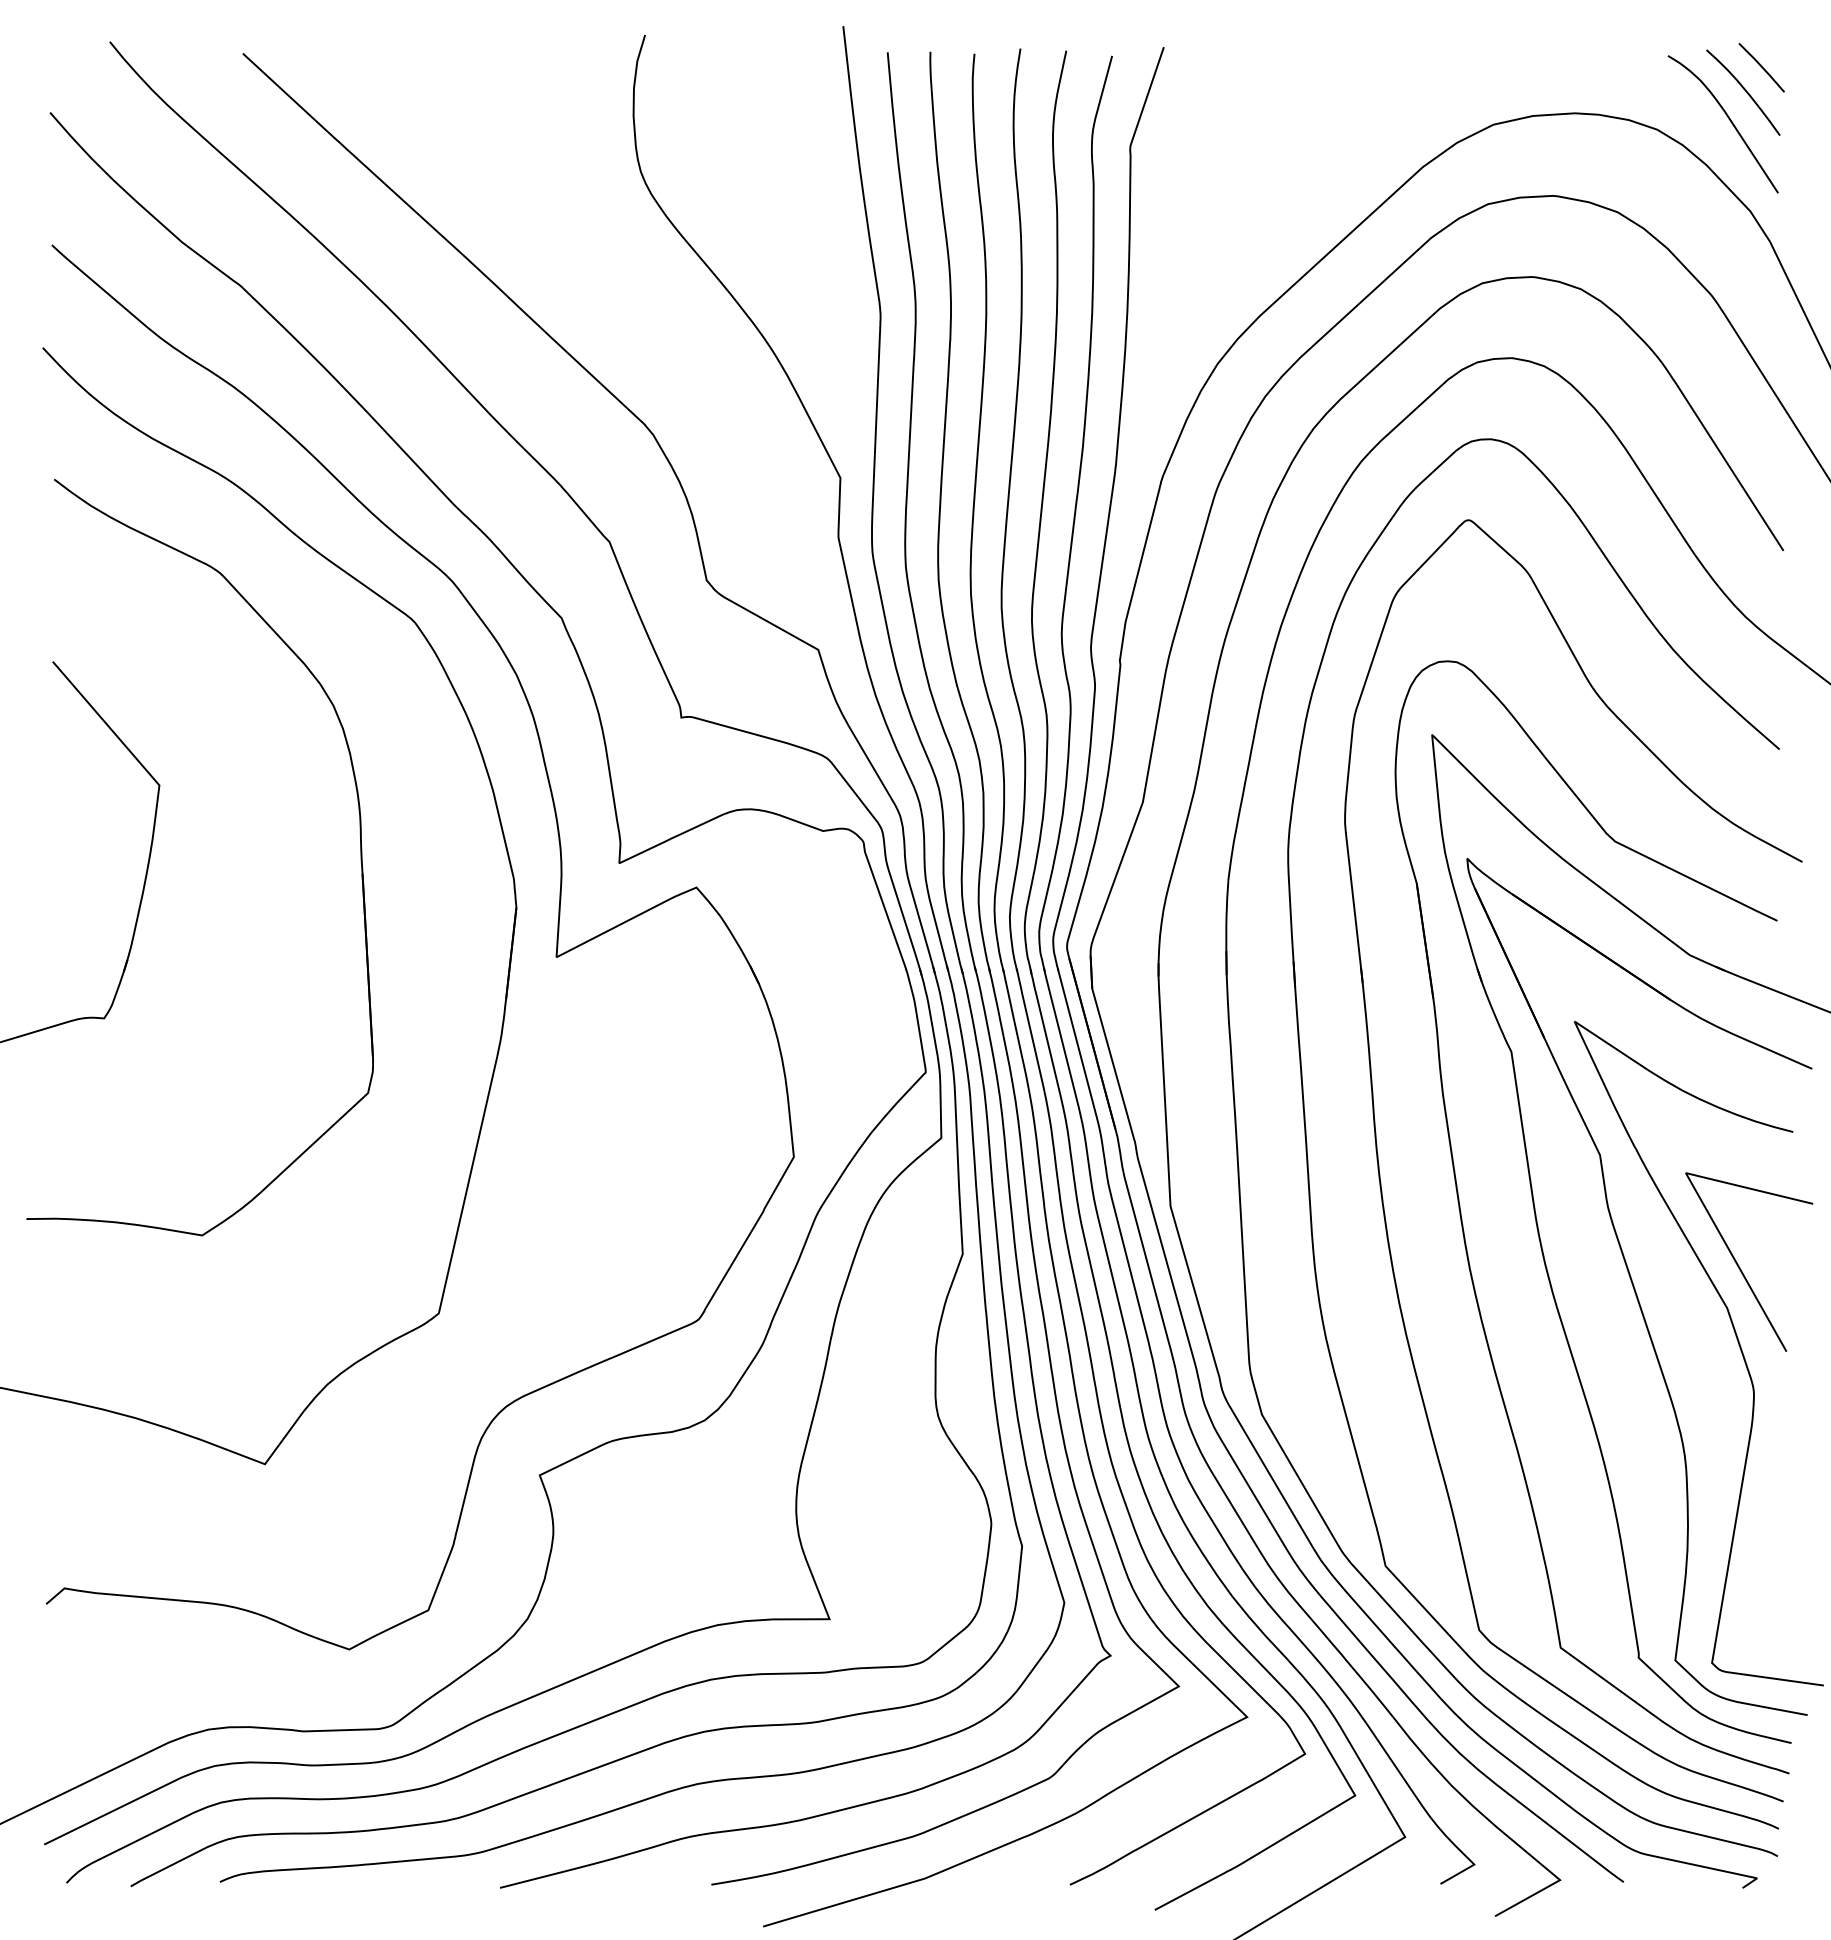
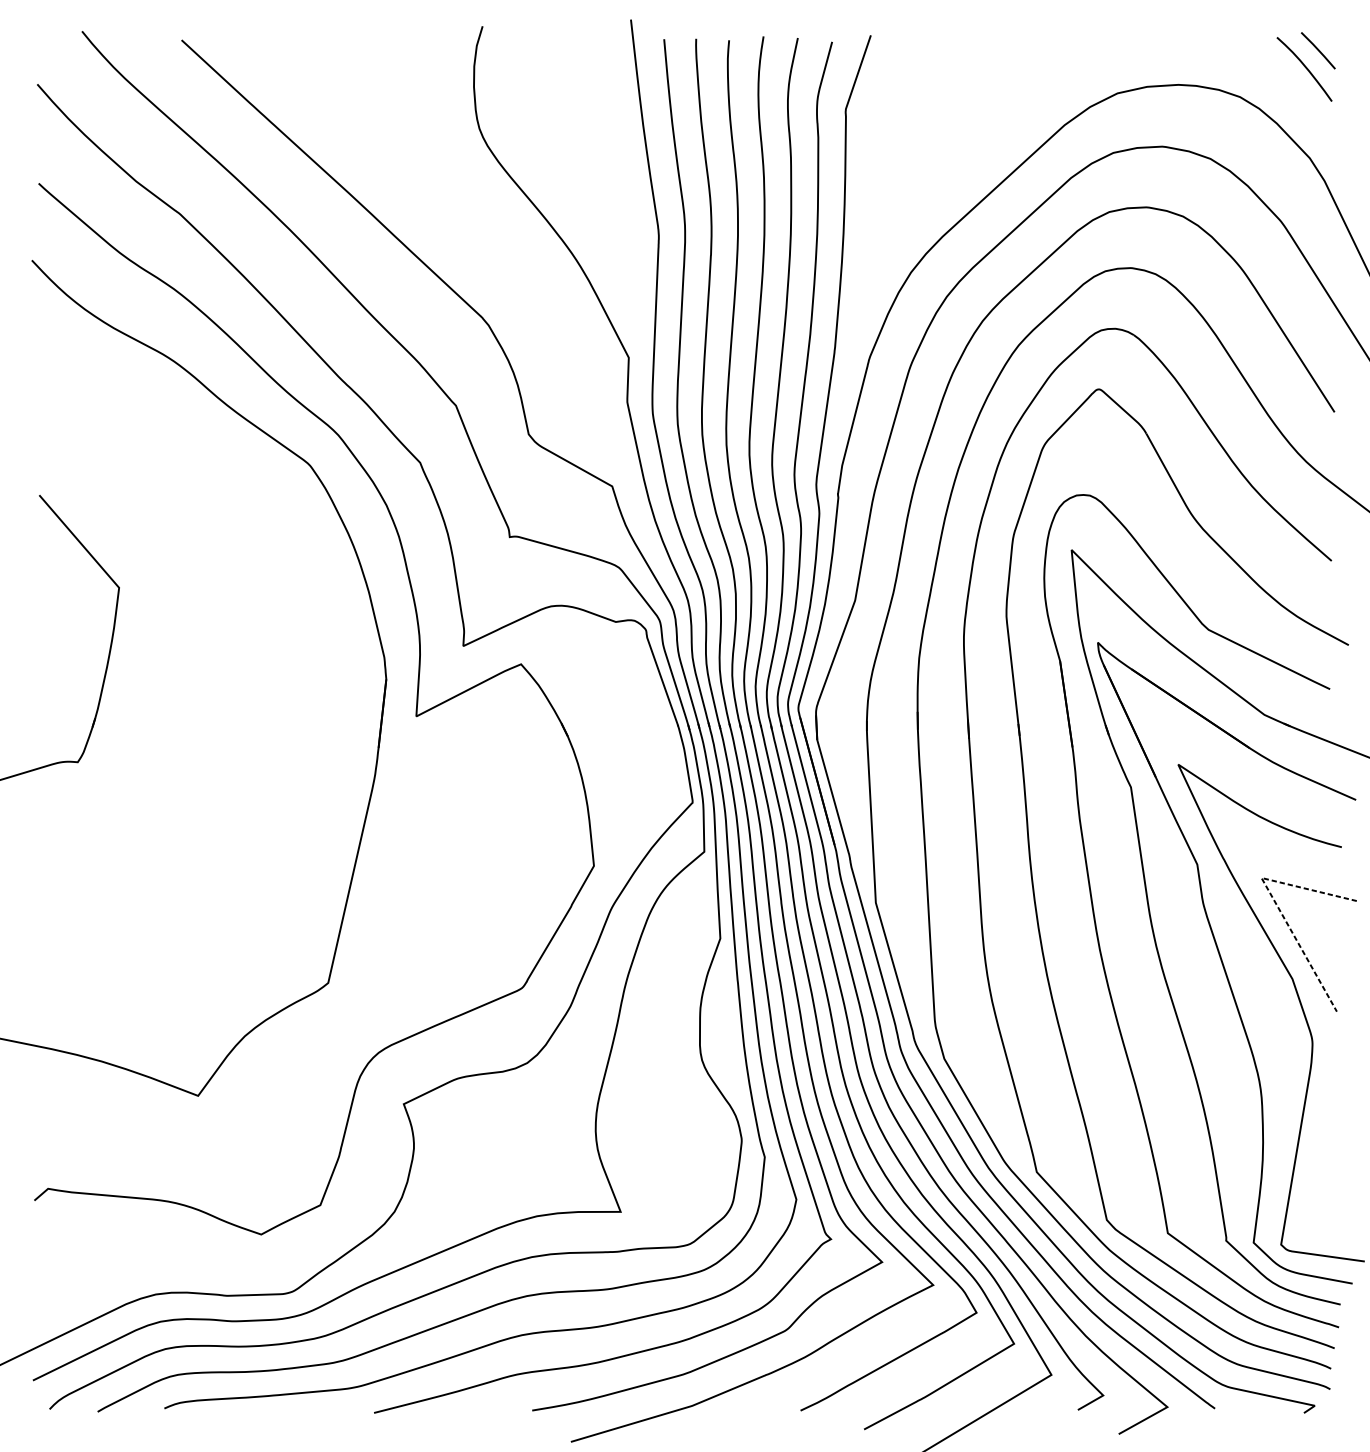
curve: (1728, 119) -> (1293, 89), removed
part: (360, 857) -> (269, 641), removed
line: (1703, 1205) -> (1274, 902), solid -> dashed

